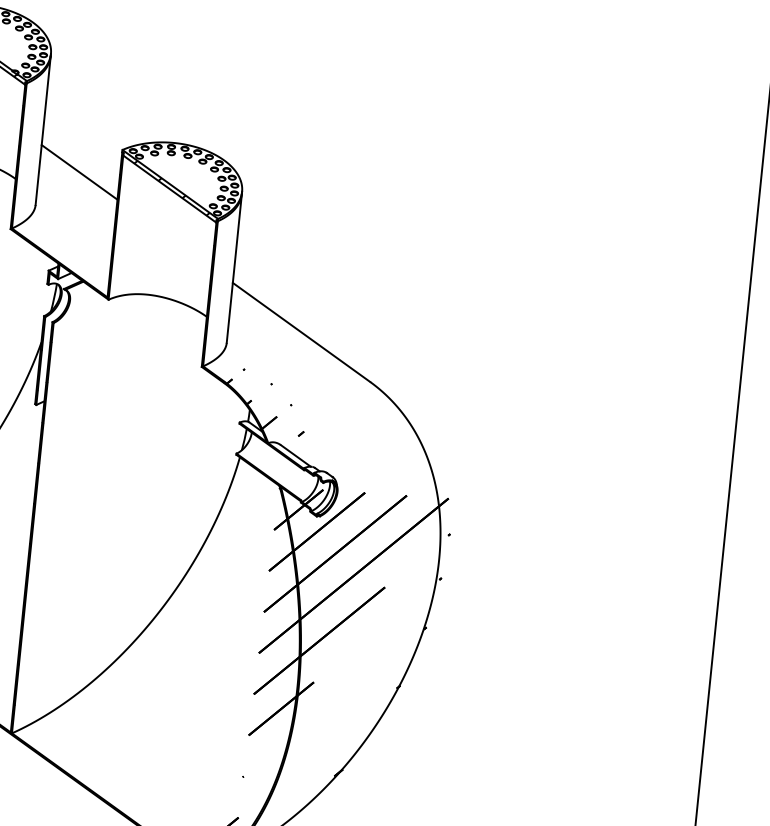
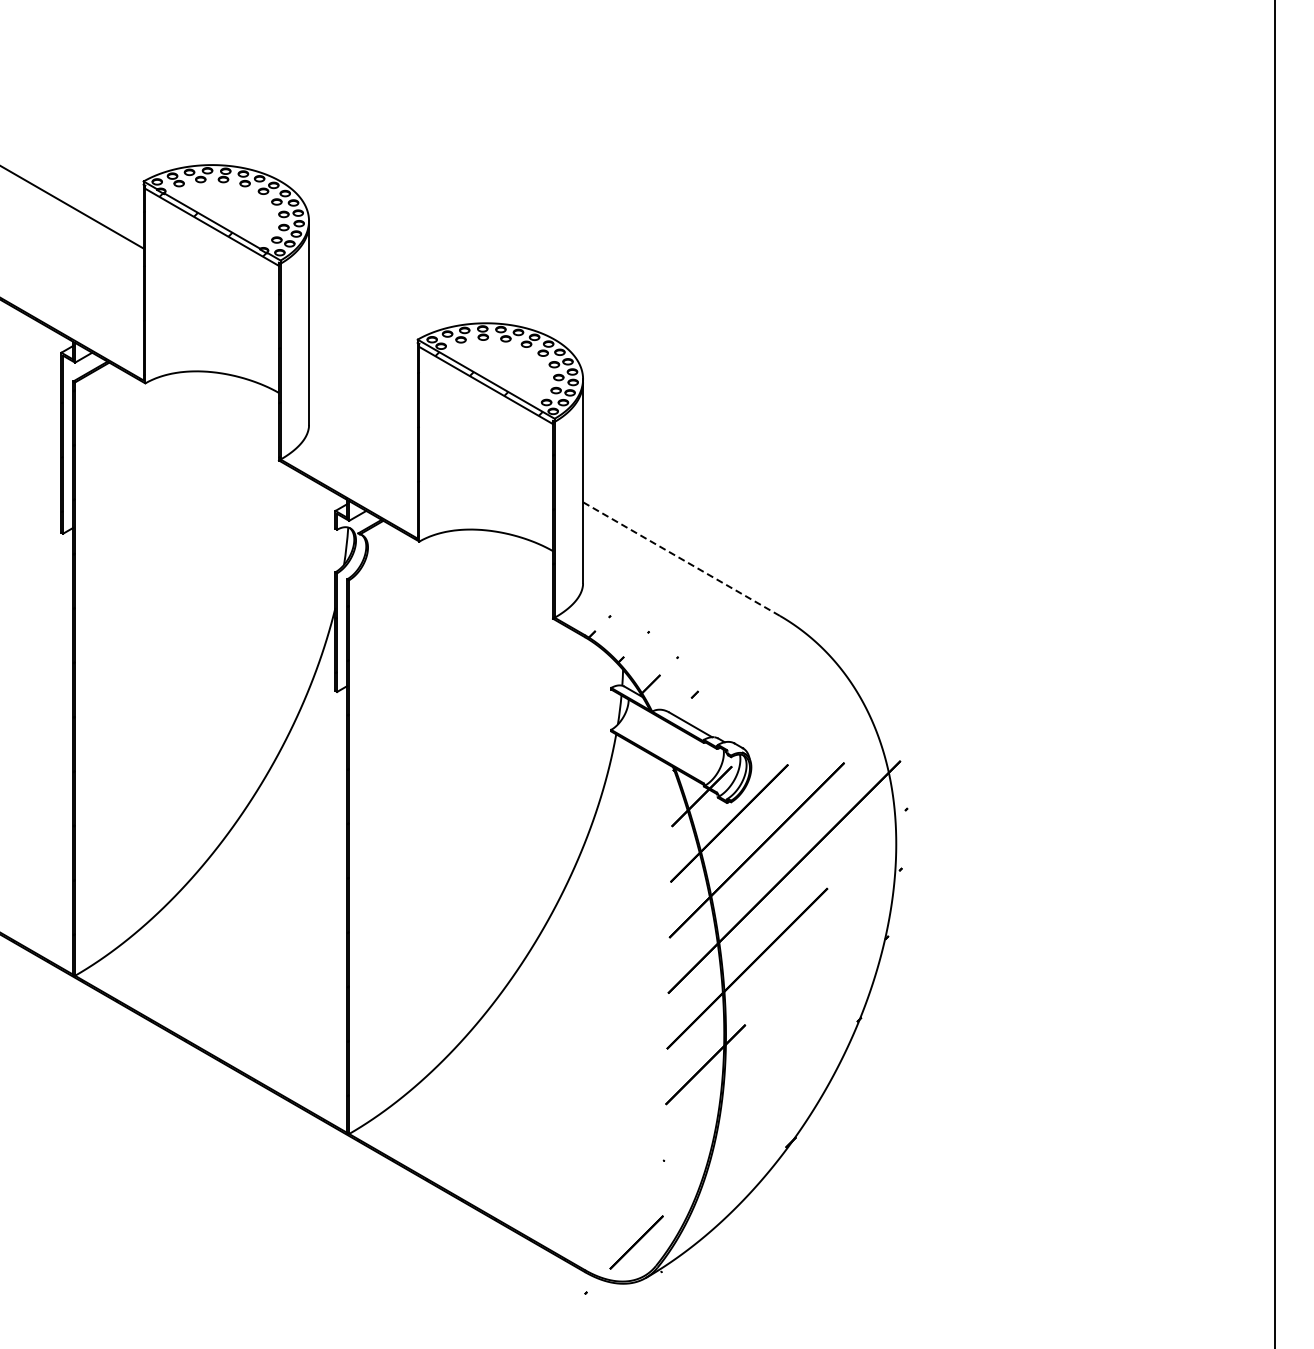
line: (79, 172) -> (363, 375), removed
line: (301, 332) -> (681, 559), solid -> dashed

